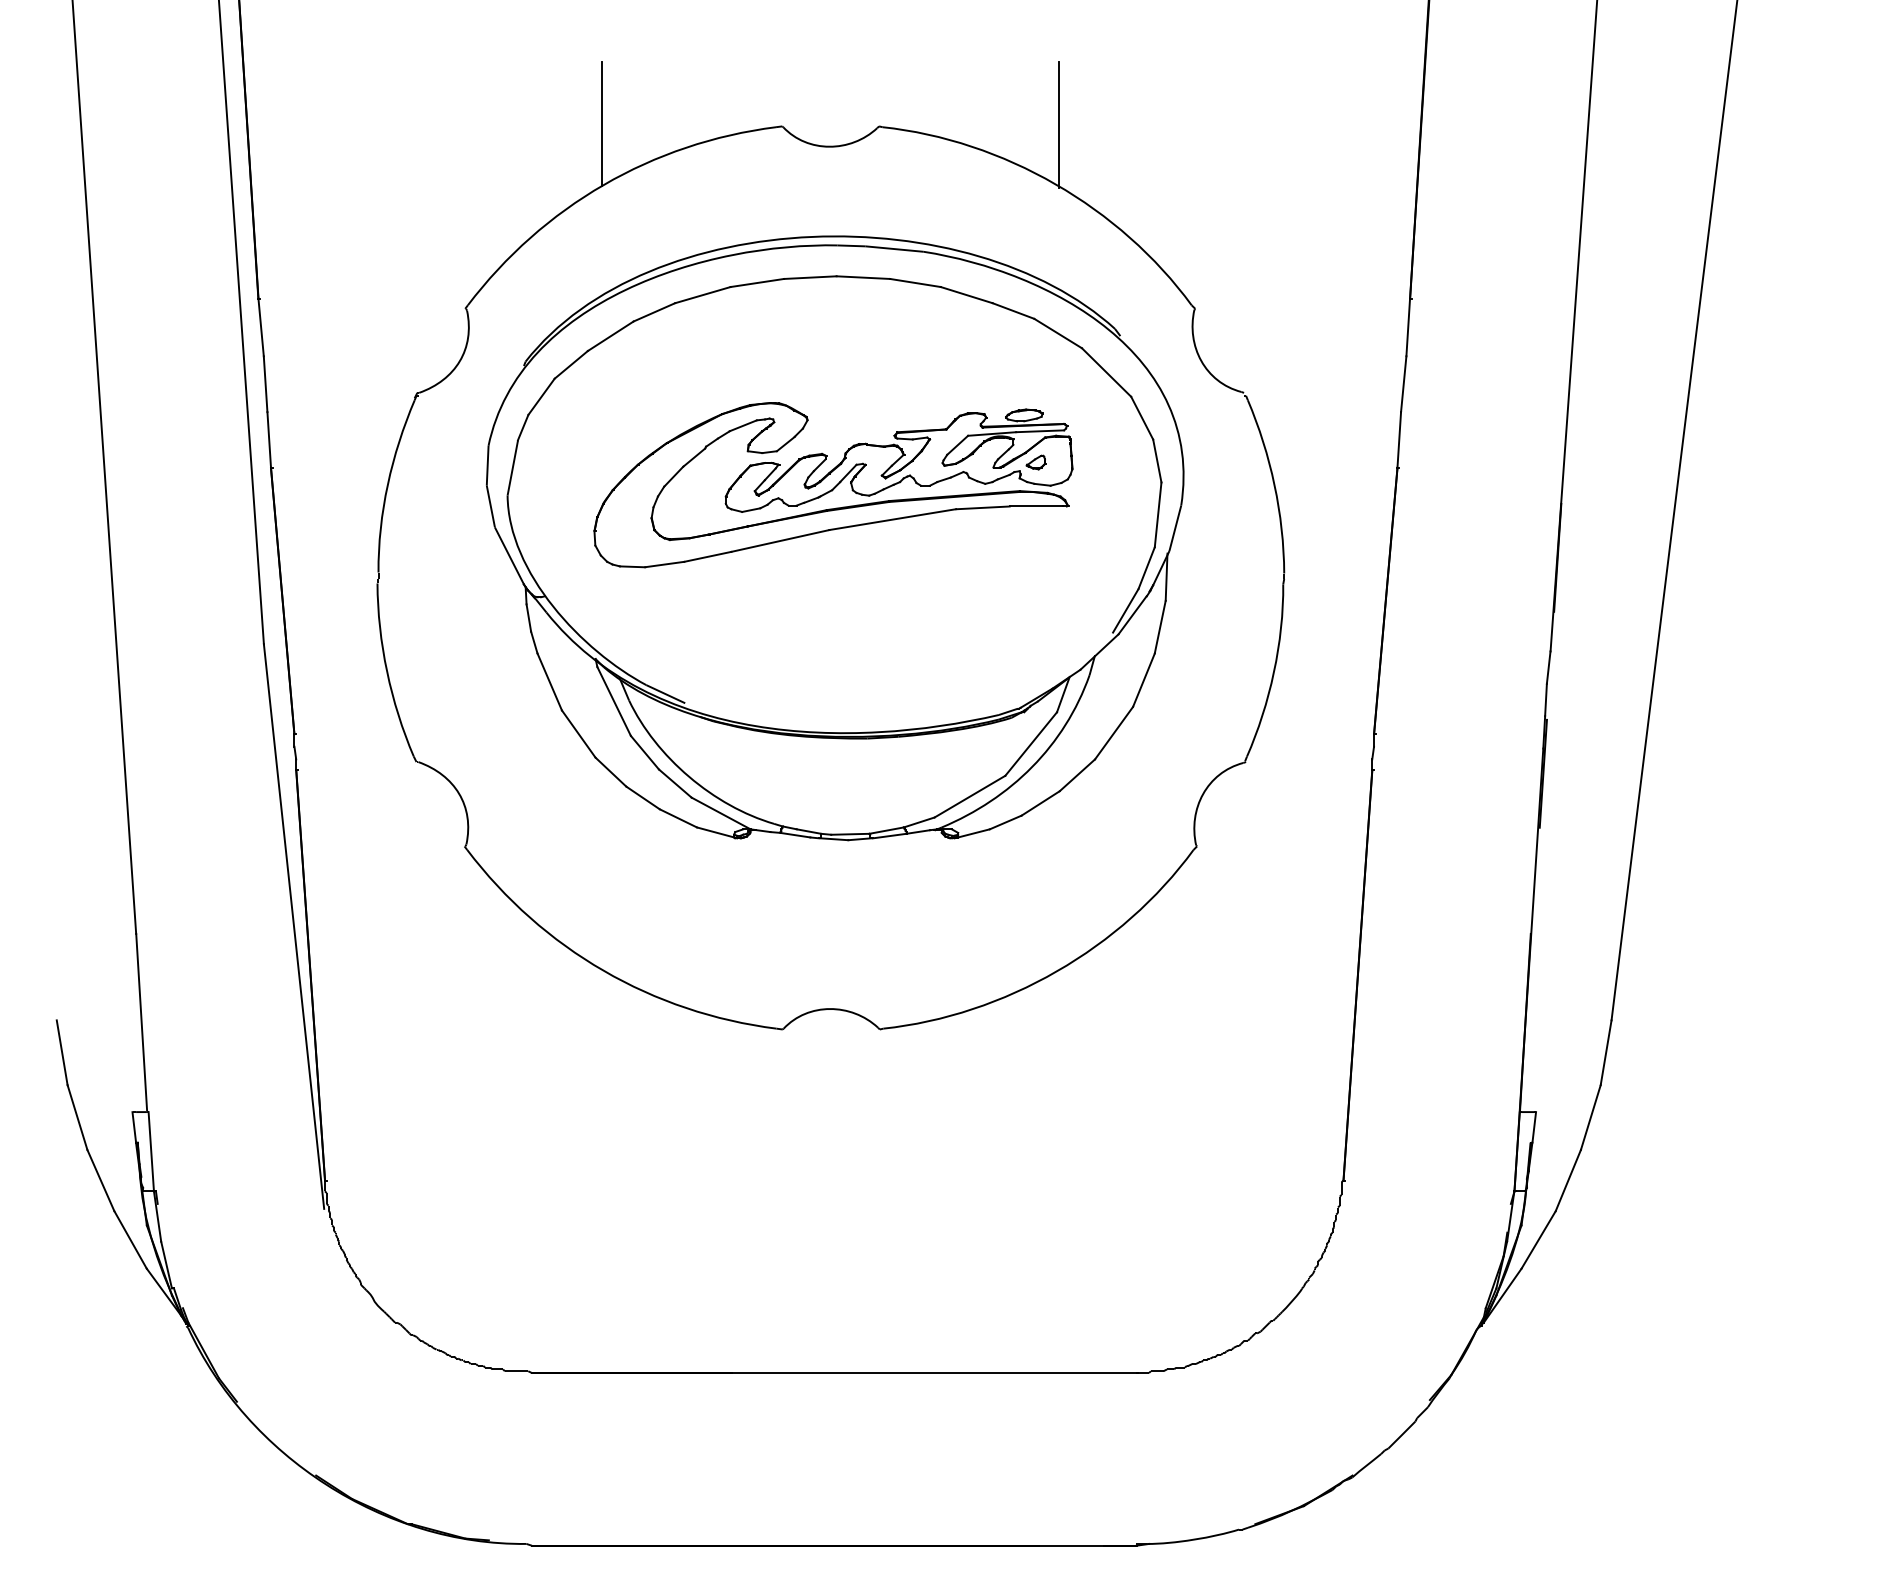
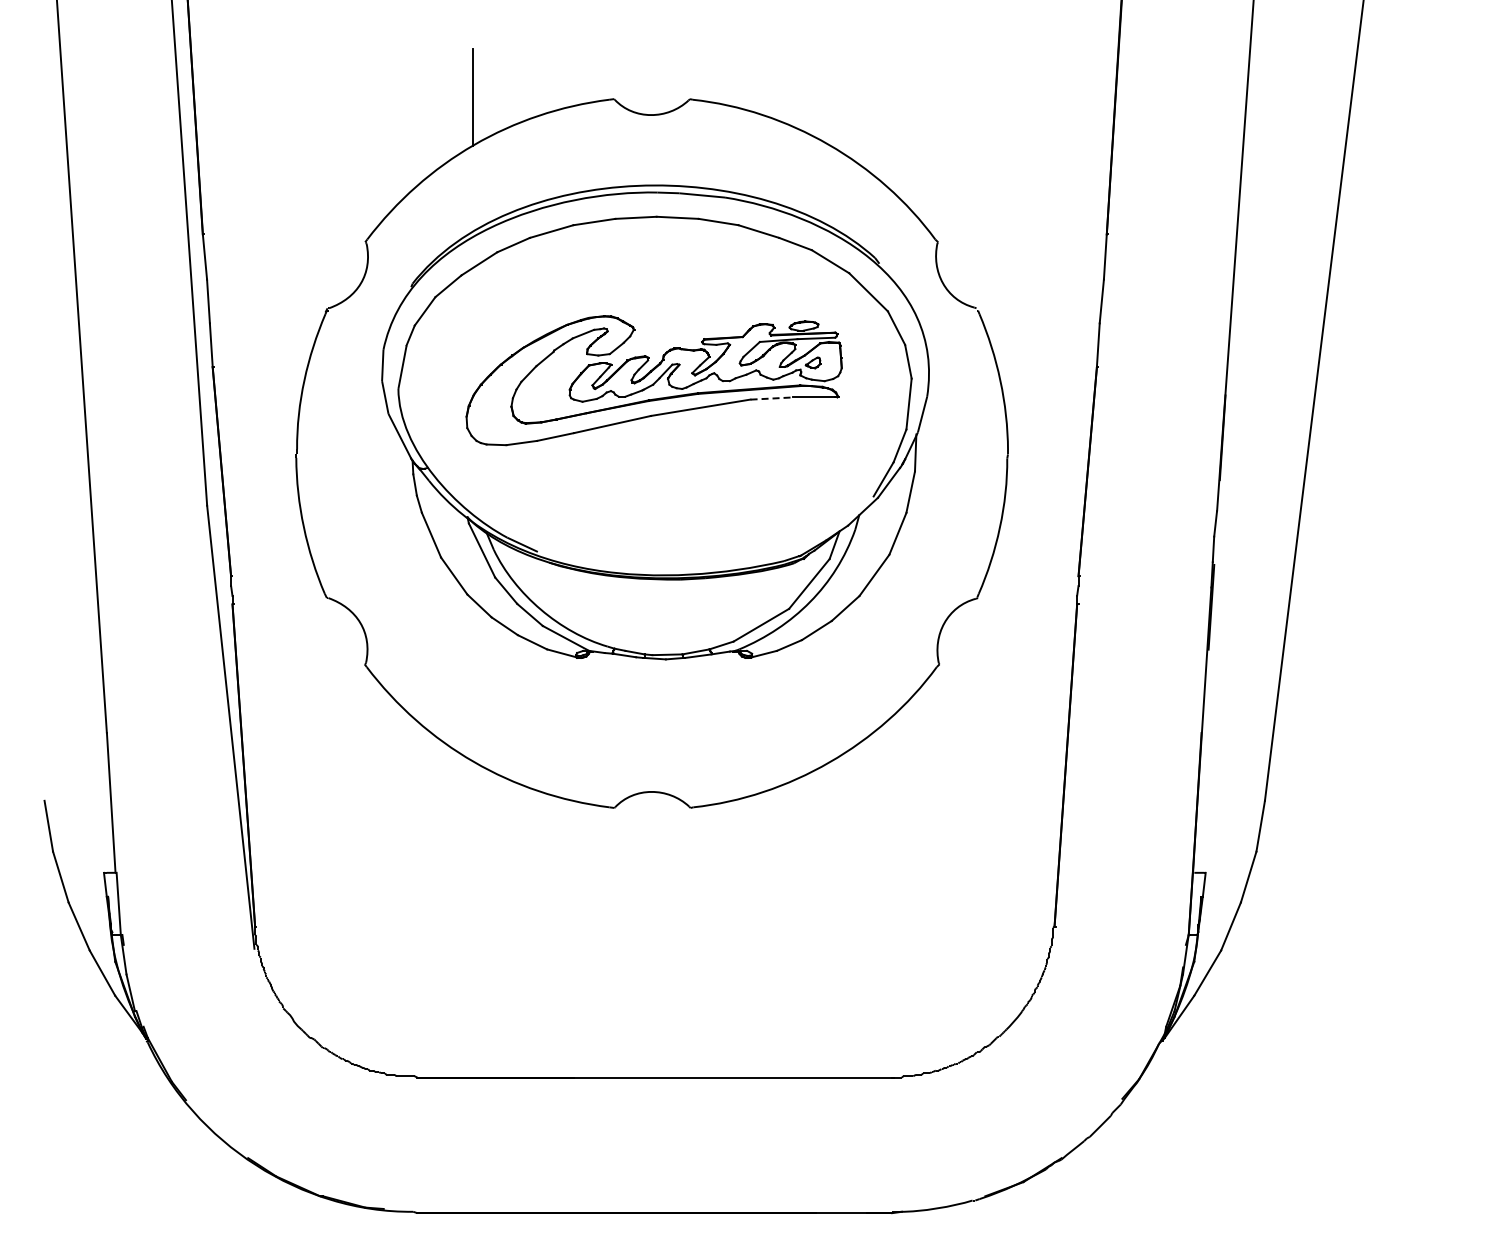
line: (1059, 124) -> (831, 97), removed
line: (984, 507) -> (772, 398), solid -> dashed

